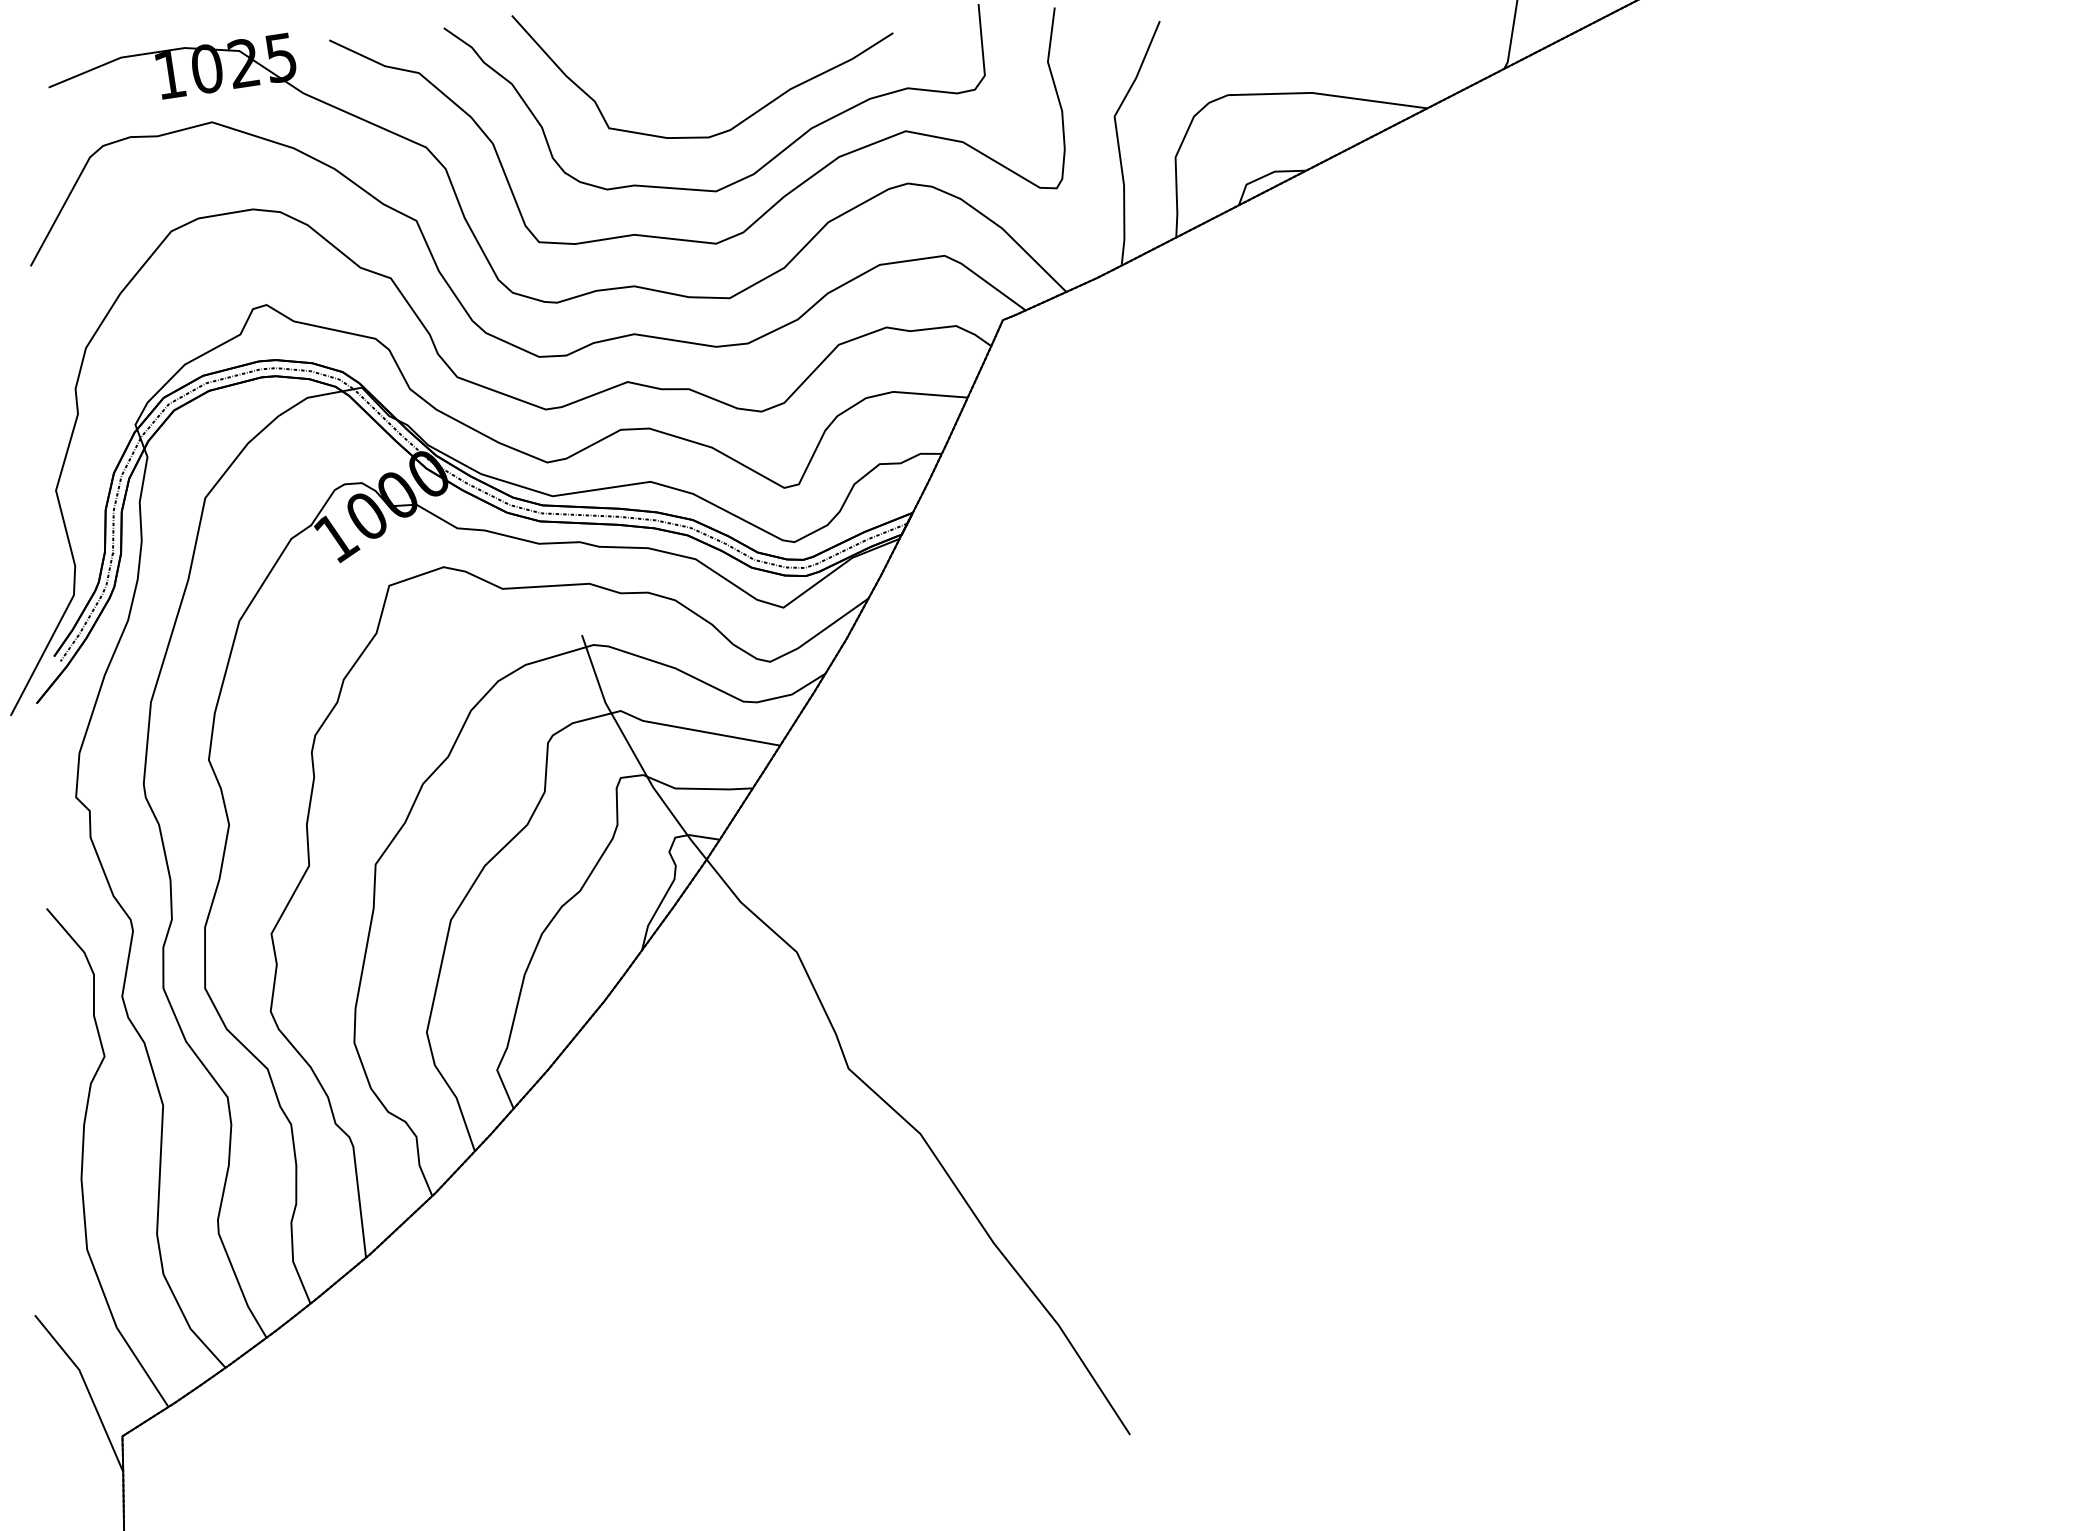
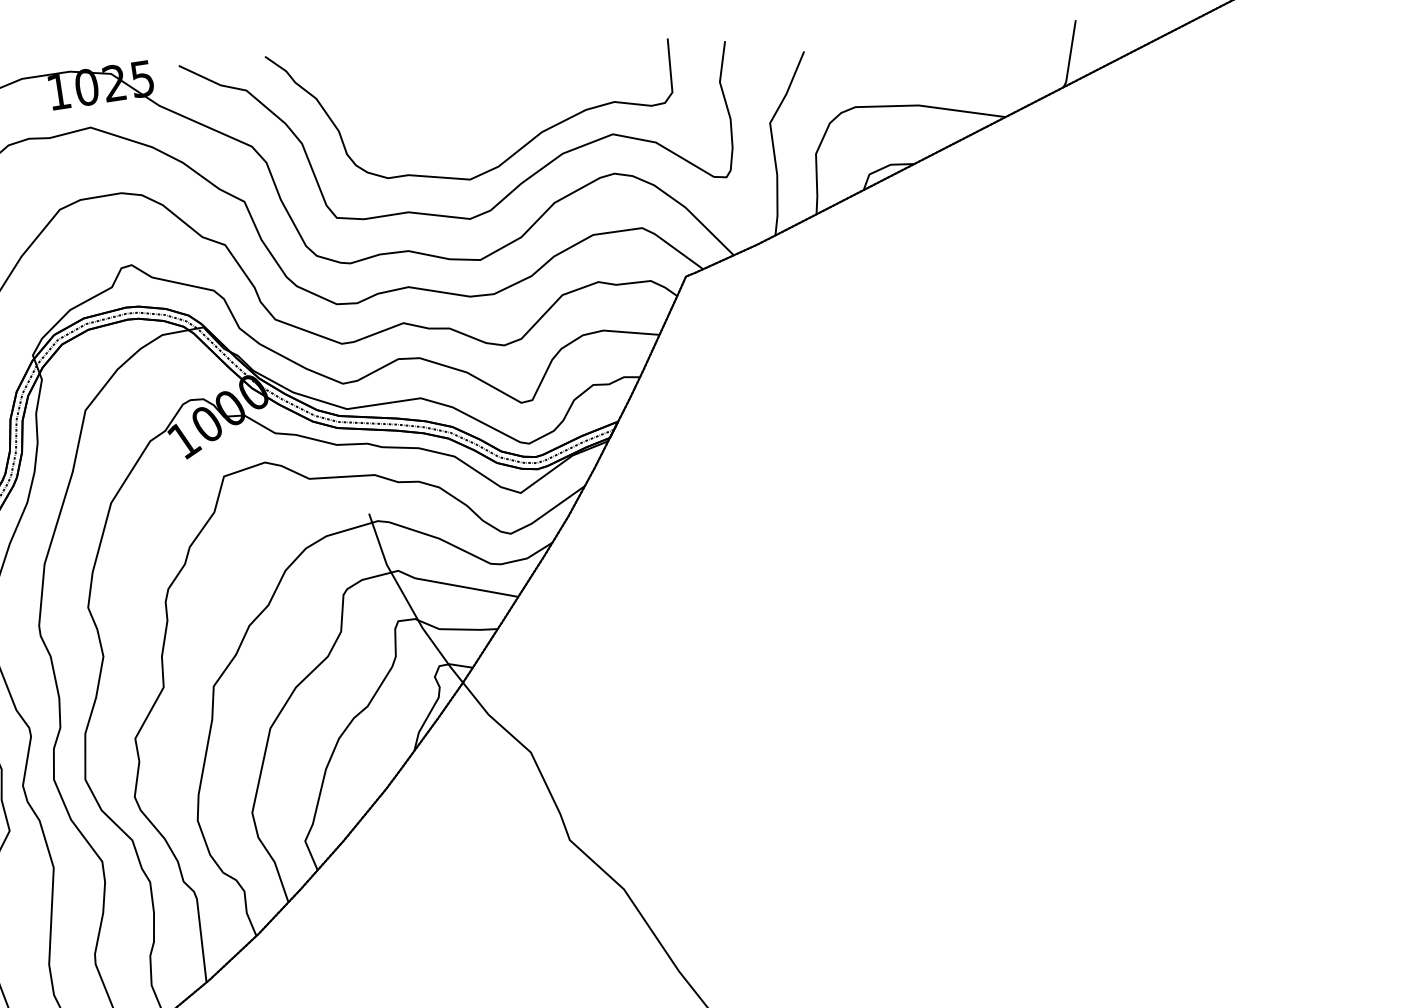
curve: (722, 131) -> (474, 134), removed

